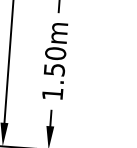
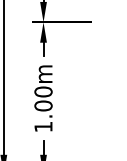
text: (54, 69) -> (43, 105), 1.50m -> 1.00m

